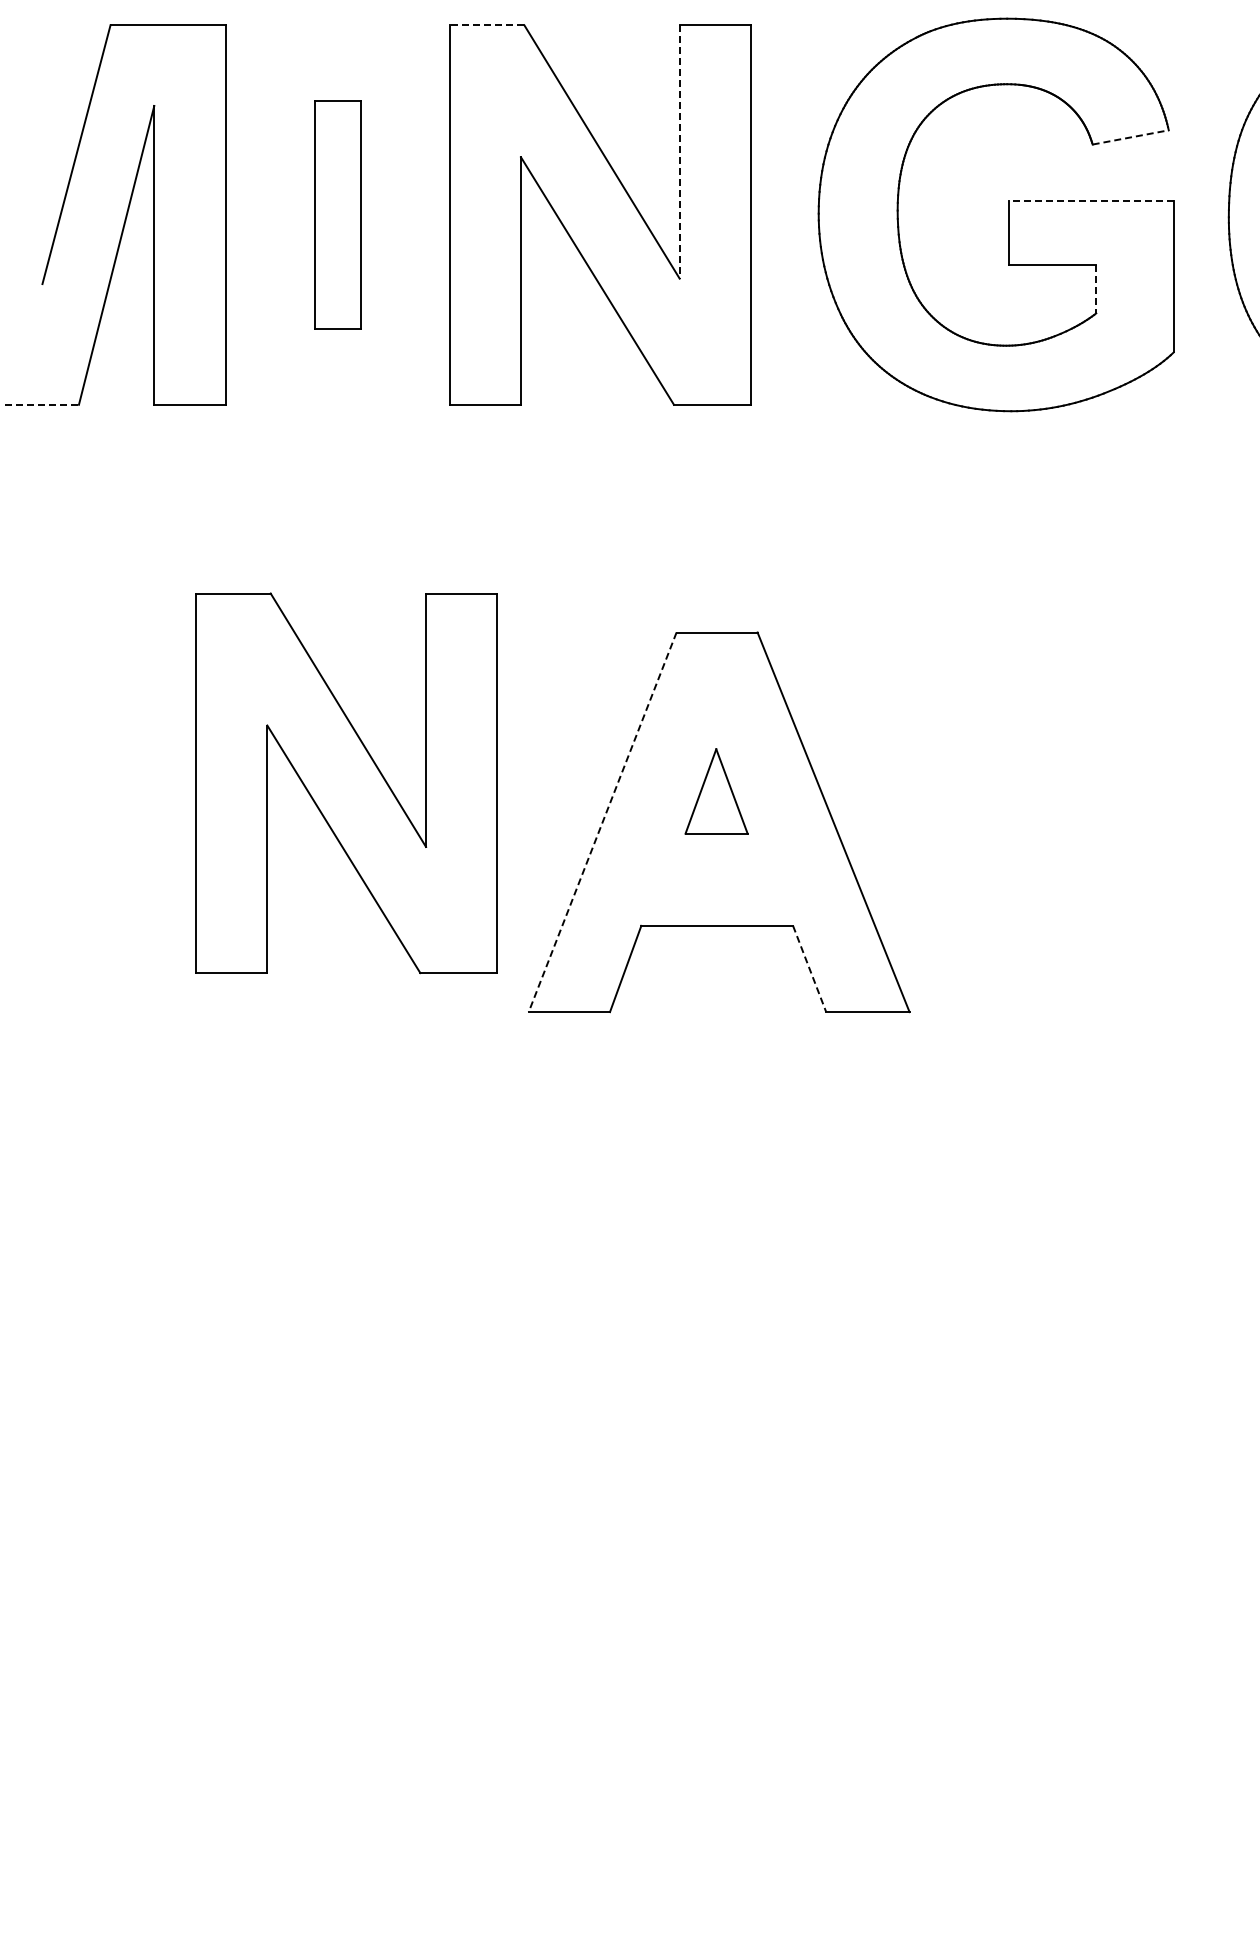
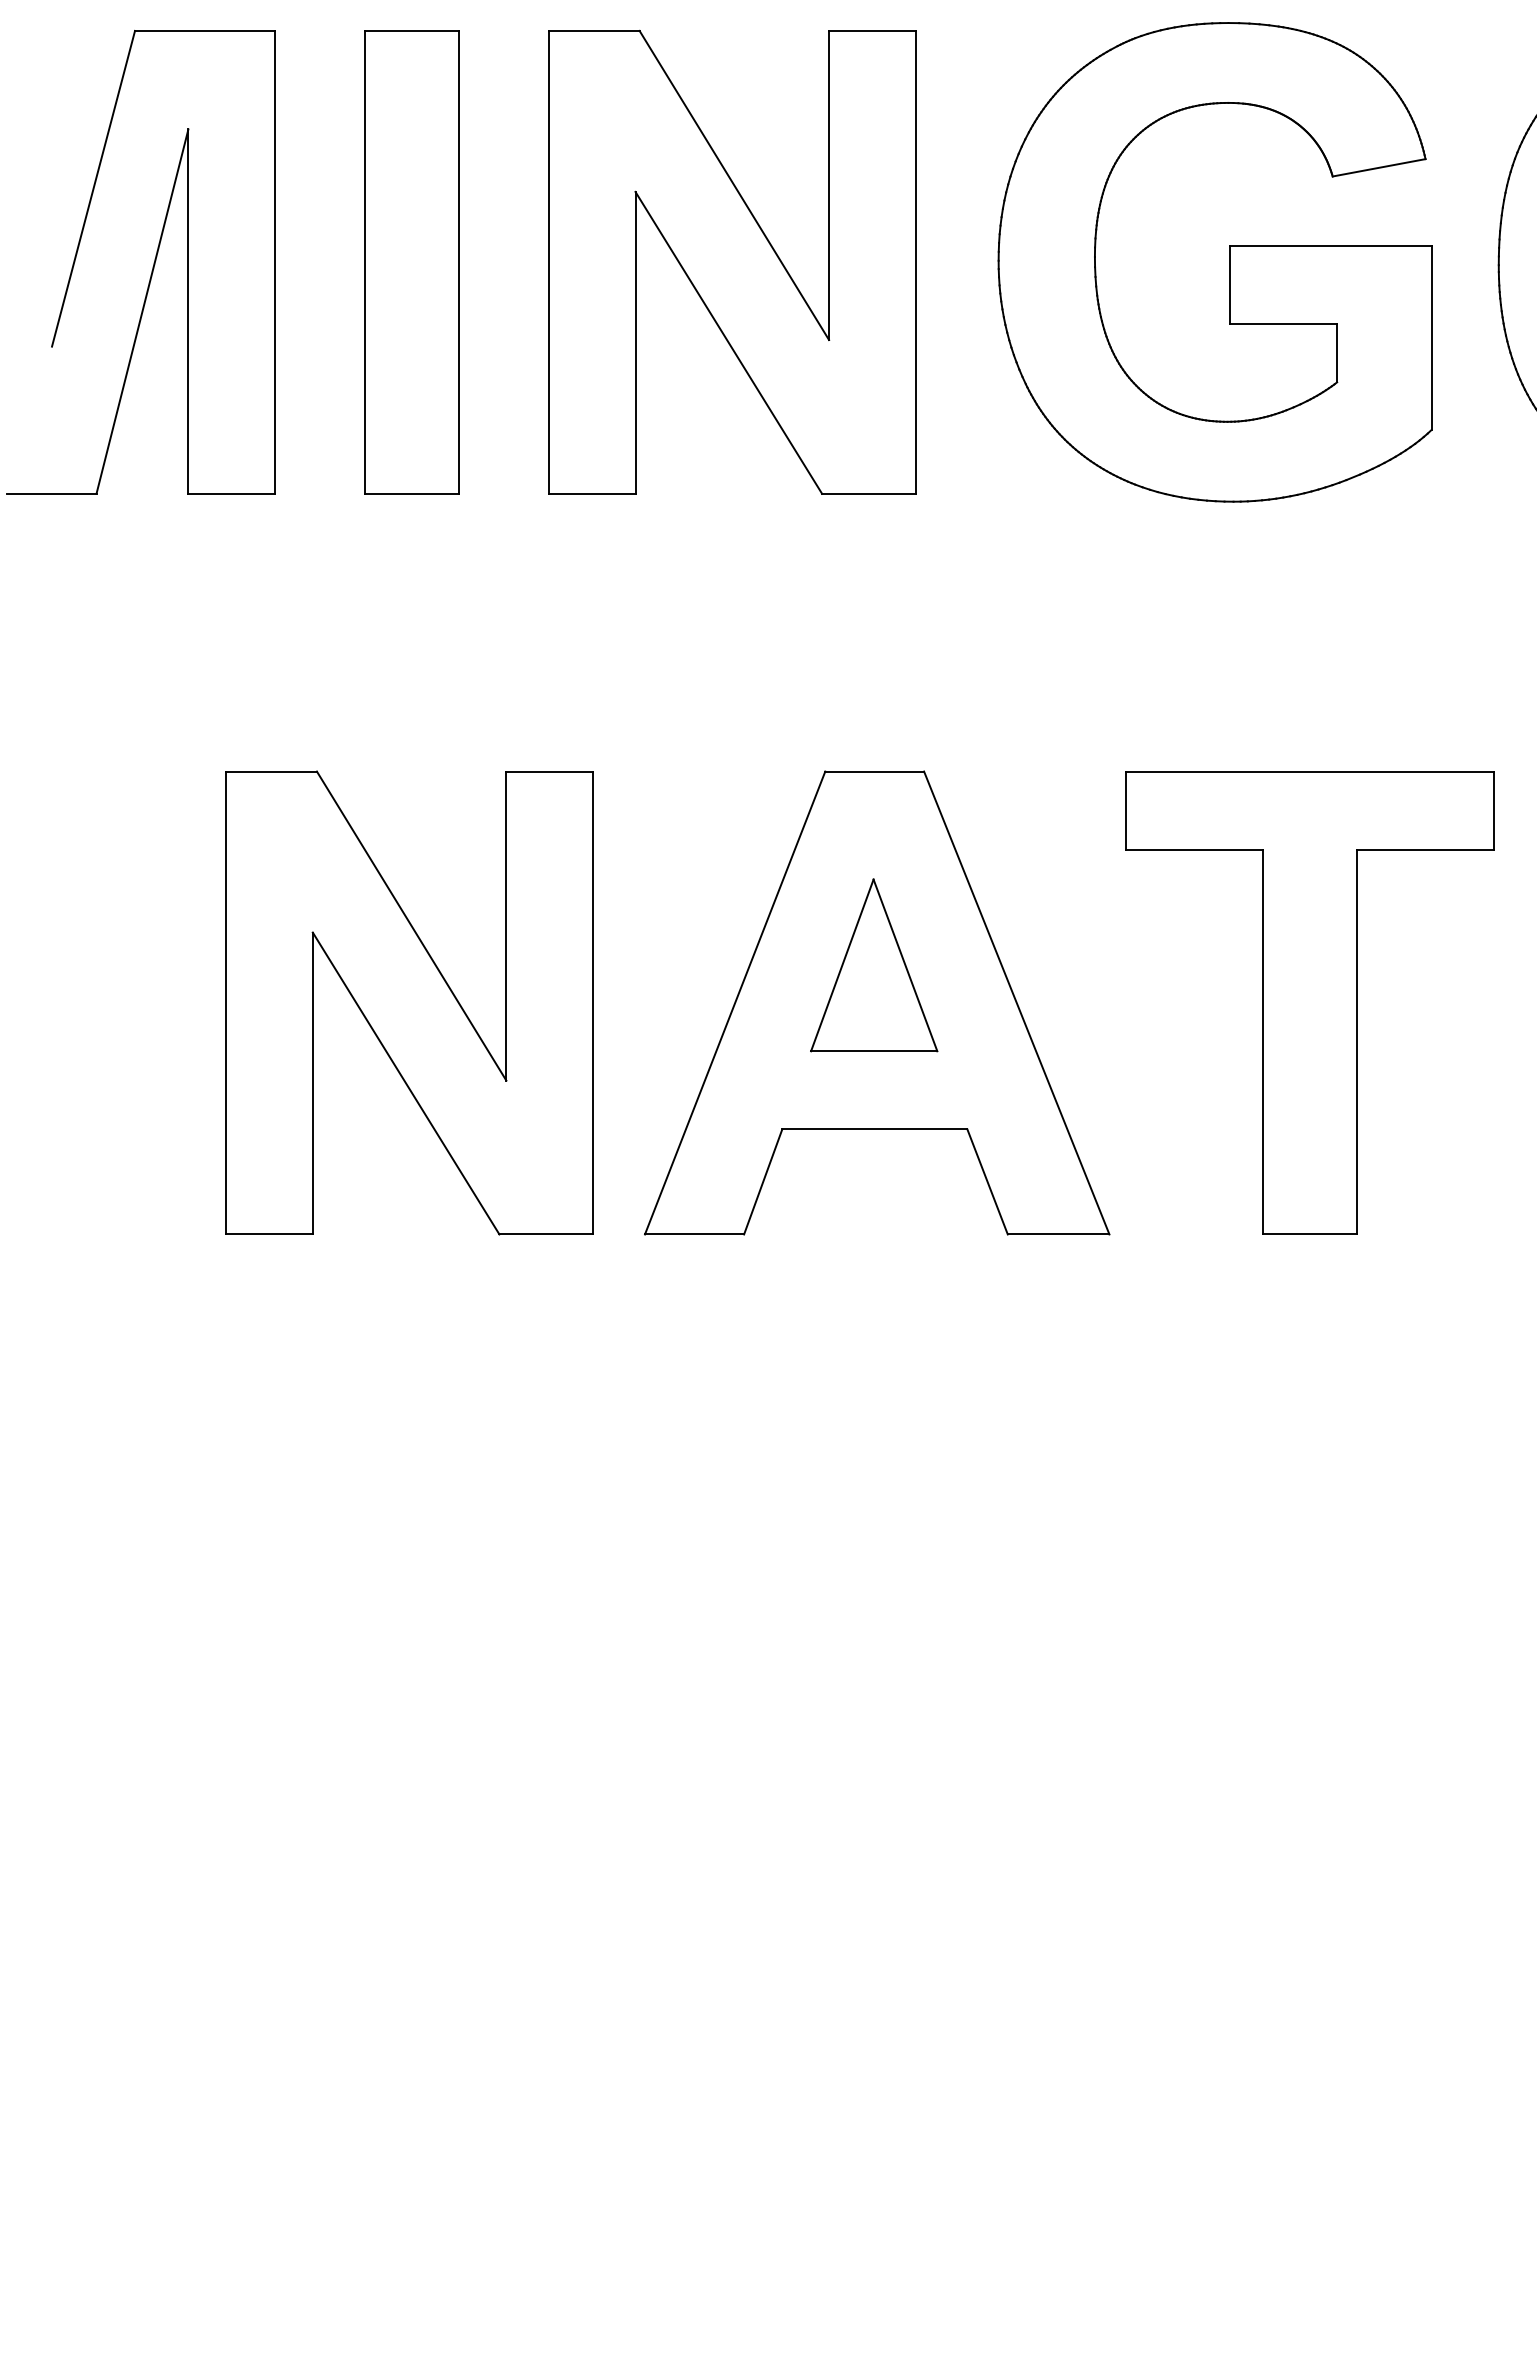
line: (486, 25) -> (593, 31), dashed -> solid
line: (1130, 137) -> (1378, 167), dashed -> solid
line: (679, 151) -> (828, 184), dashed -> solid
line: (1091, 201) -> (1331, 245), dashed -> solid
part: (337, 214) -> (411, 261), size x1.67
line: (1096, 289) -> (1337, 353), dashed -> solid
line: (42, 404) -> (52, 493), dashed -> solid
part: (346, 783) -> (409, 1003), moved
part: (716, 791) -> (873, 965), size x1.67
line: (602, 822) -> (734, 1003), dashed -> solid
part: (1073, 822) -> (1309, 1003), added
line: (809, 969) -> (987, 1182), dashed -> solid

